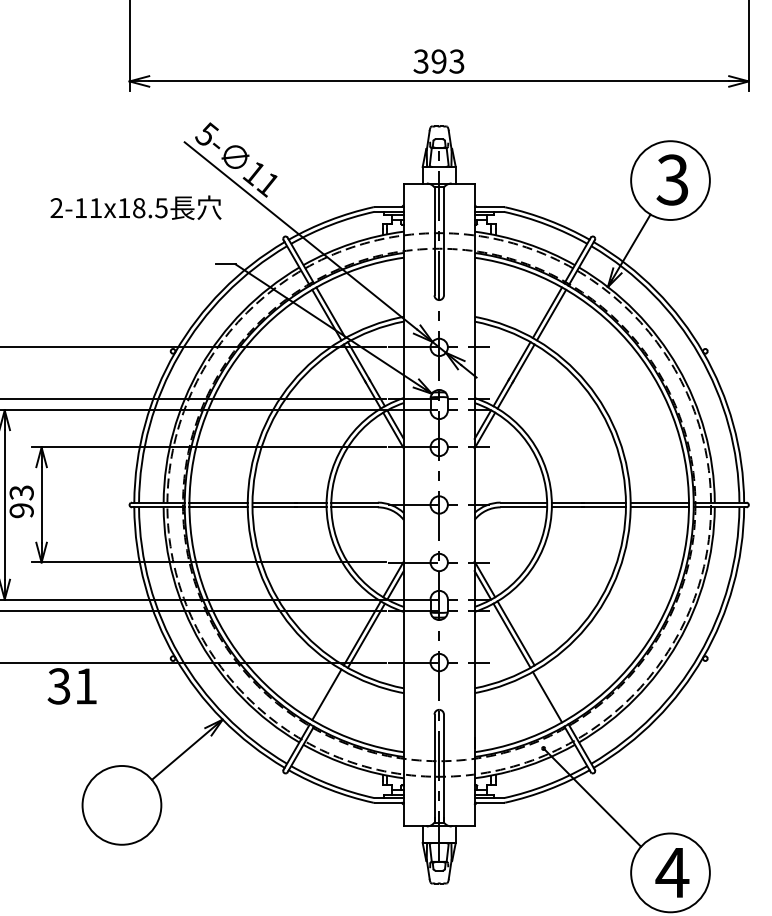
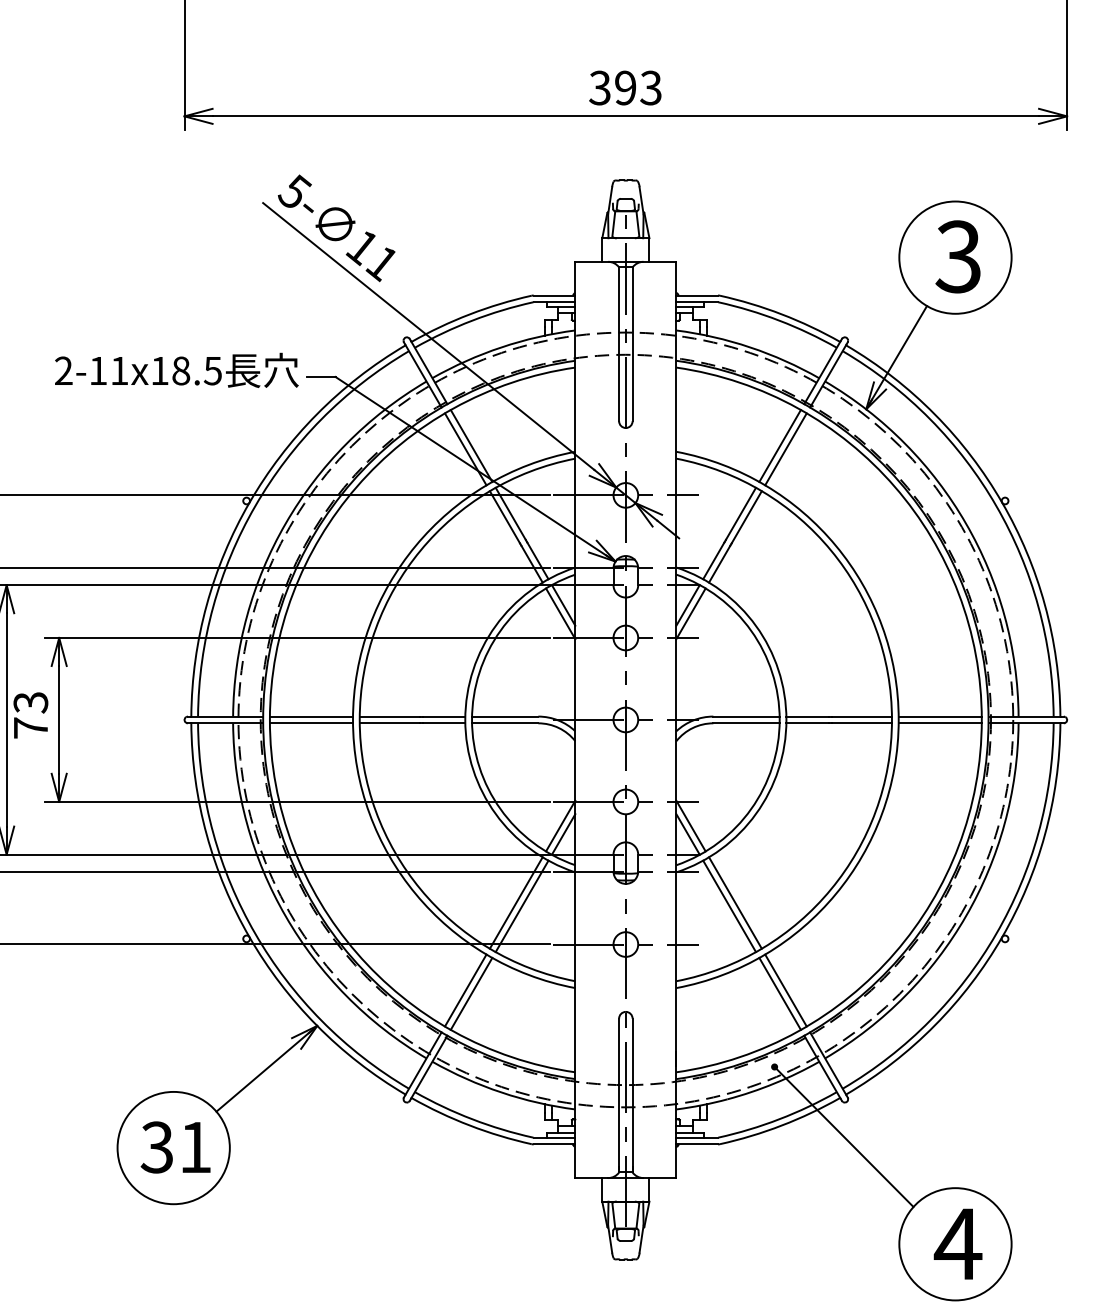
text: (135, 207) -> (176, 369), moved
text: (21, 510) -> (30, 727), 93 -> 73
text: (71, 686) -> (175, 1147), moved
line: (551, 694) -> (785, 990), added
line: (330, 696) -> (471, 993), added

